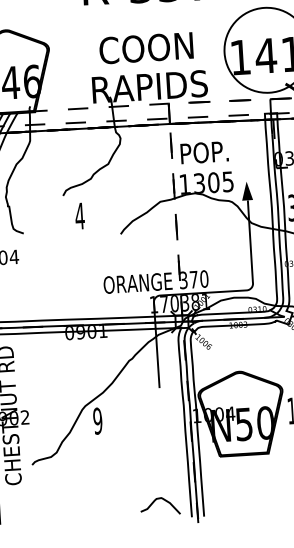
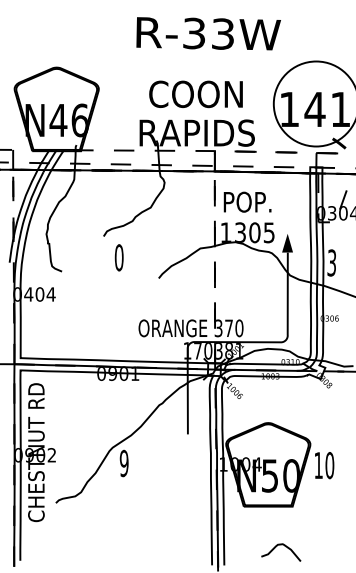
text: (79, 215) -> (118, 257), 4 -> 0
curve: (164, 501) -> (285, 547), moved

